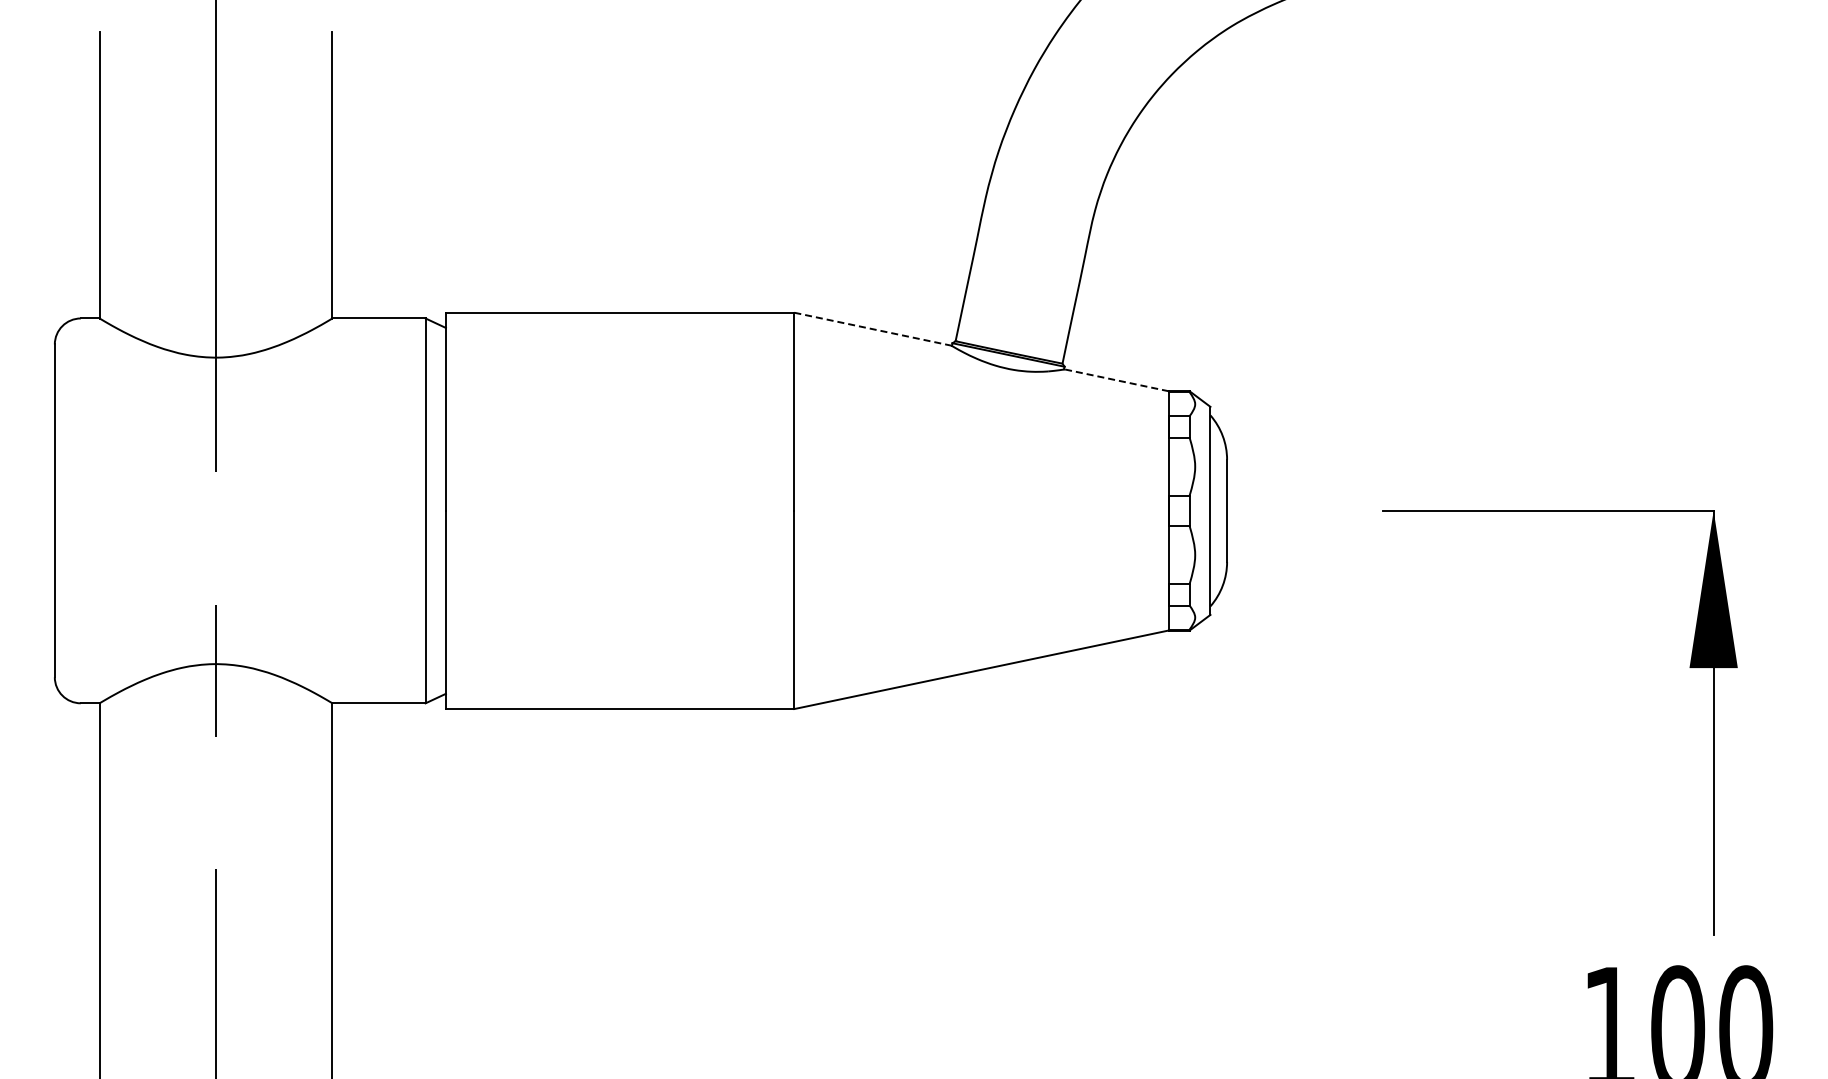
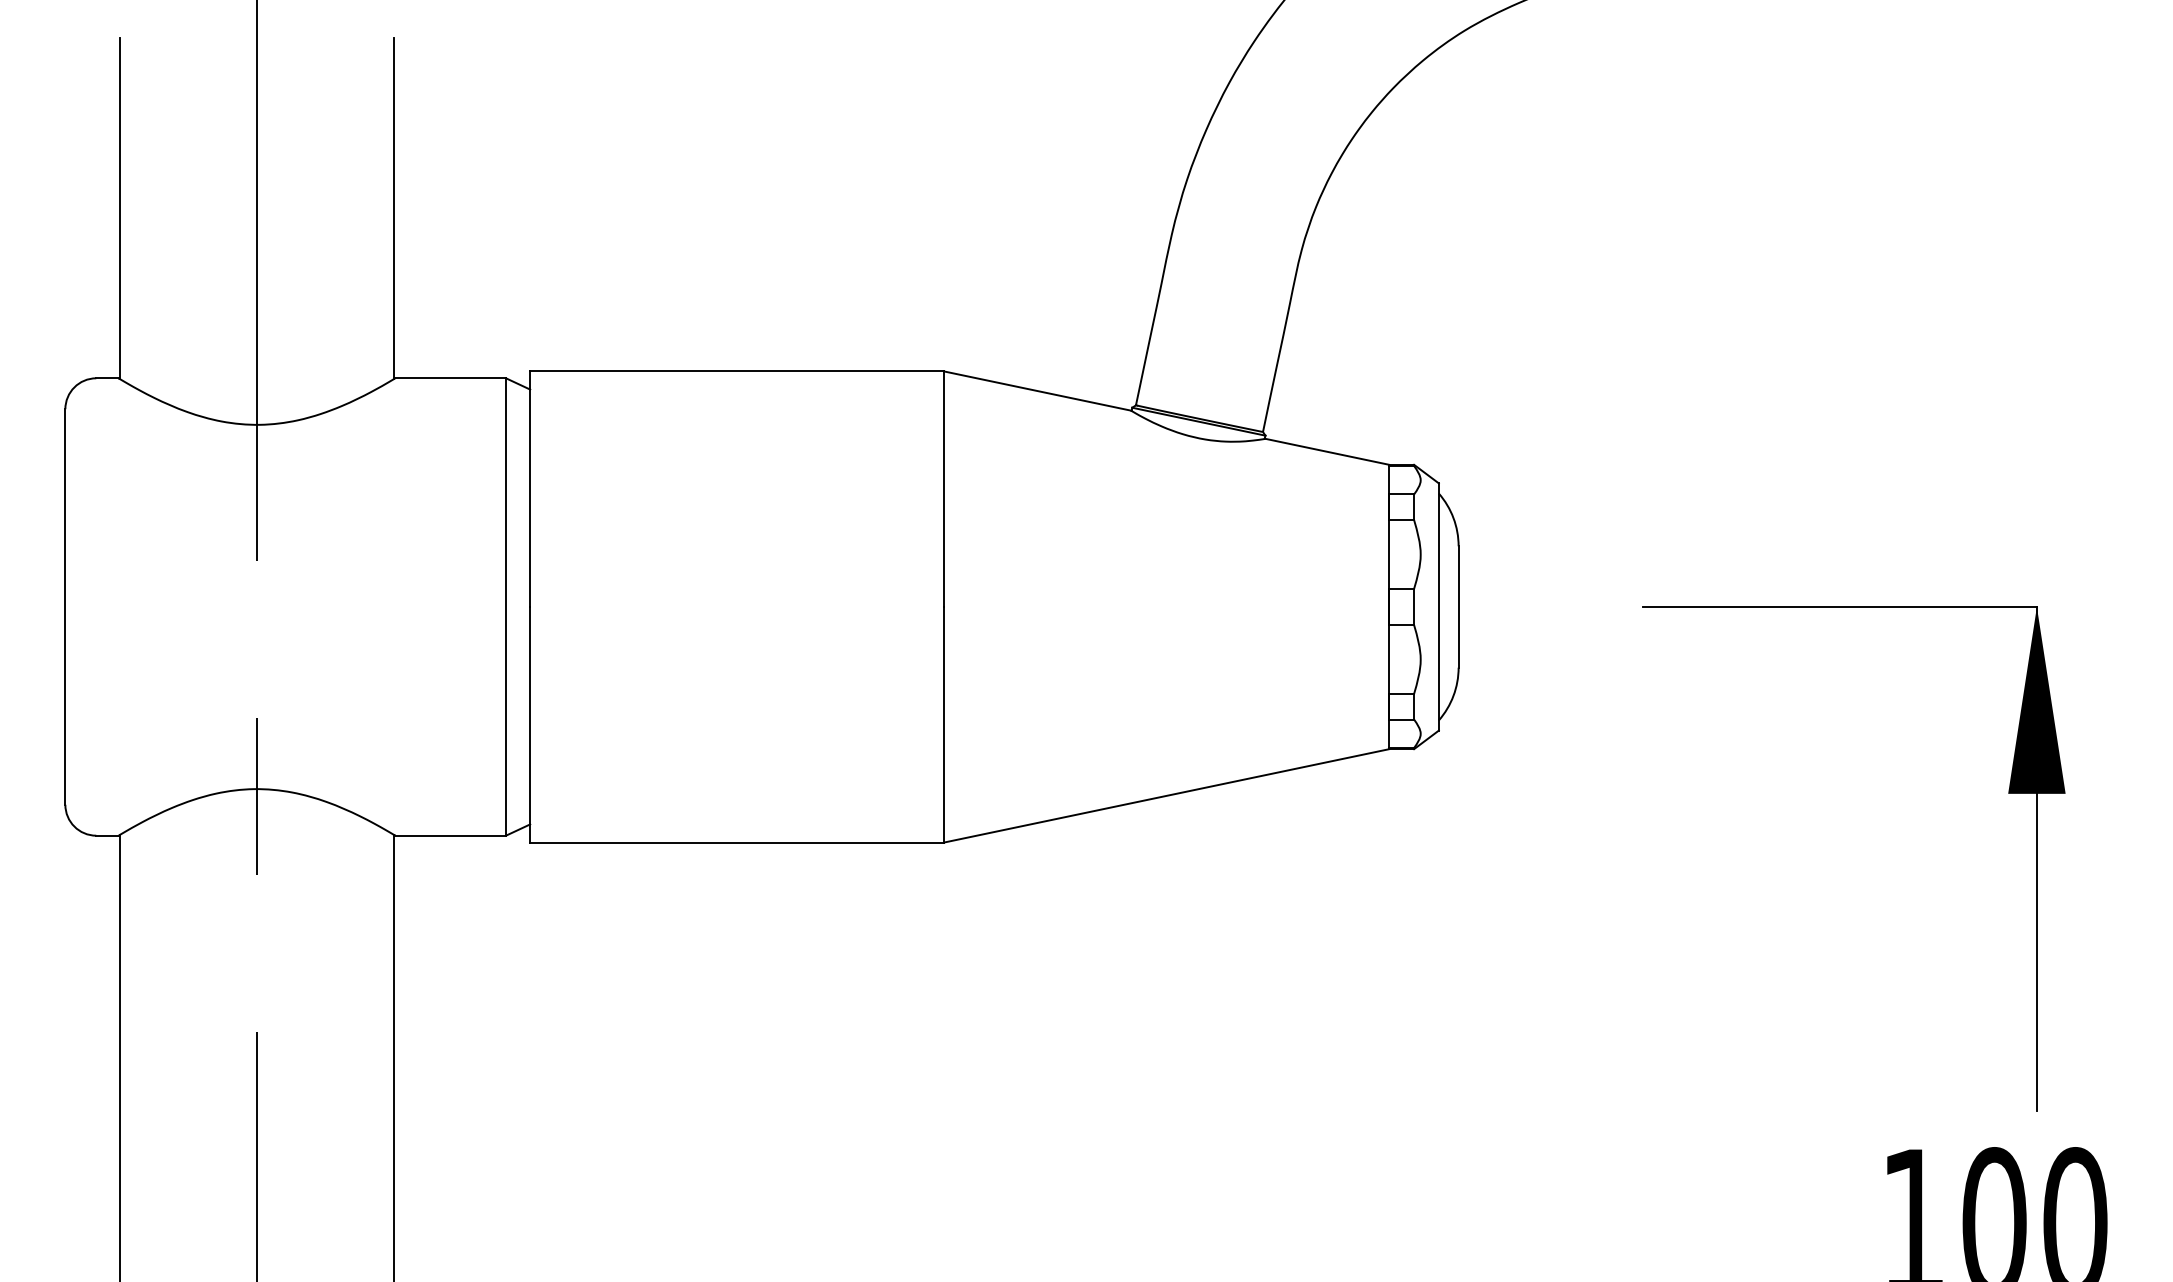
line: (872, 329) -> (1037, 391), dashed -> solid
line: (1116, 380) -> (1327, 452), dashed -> solid

